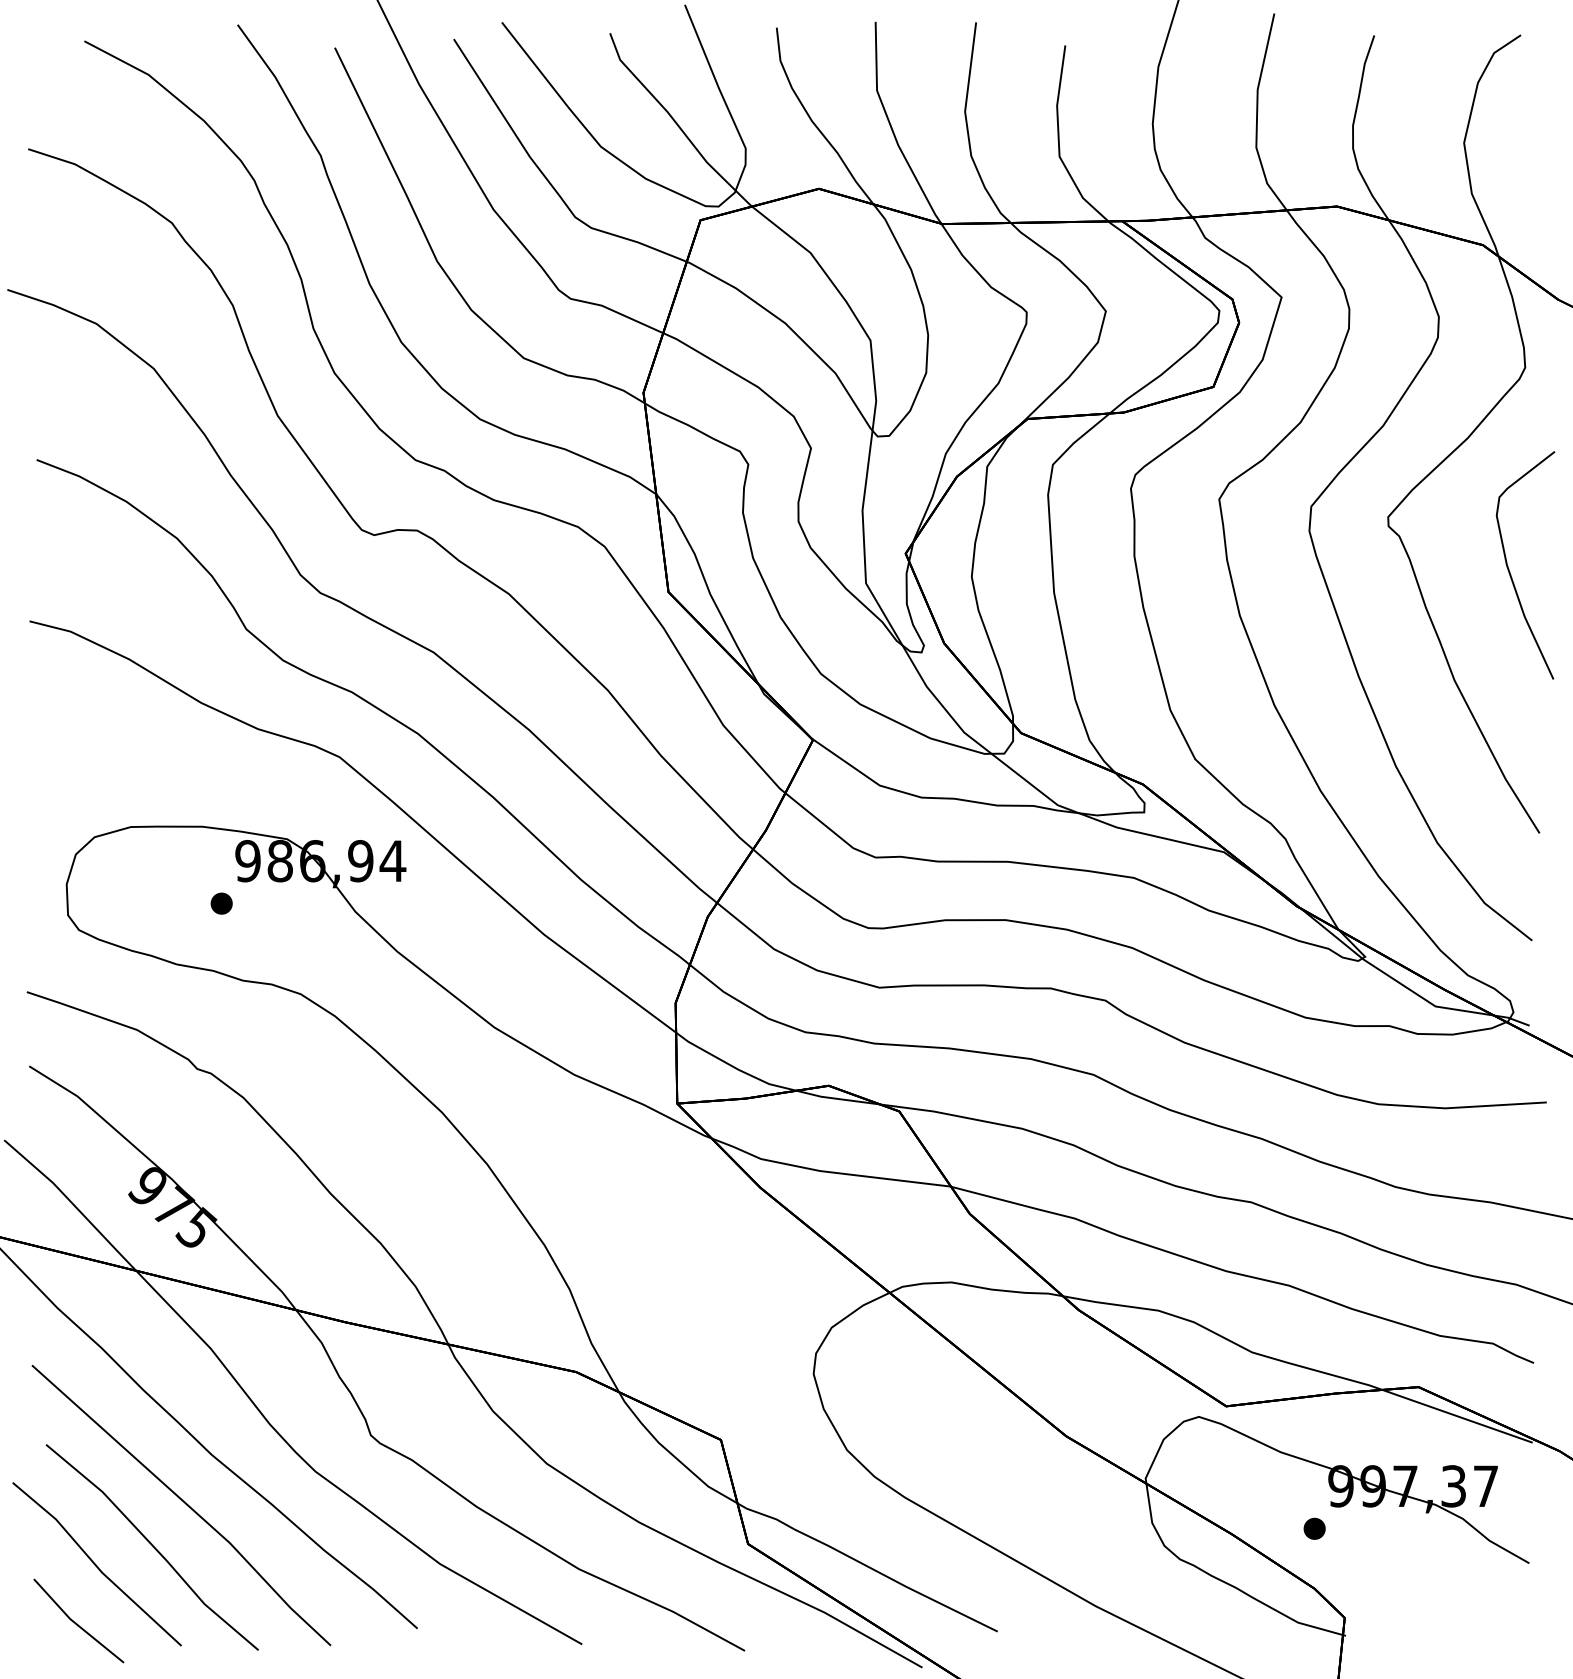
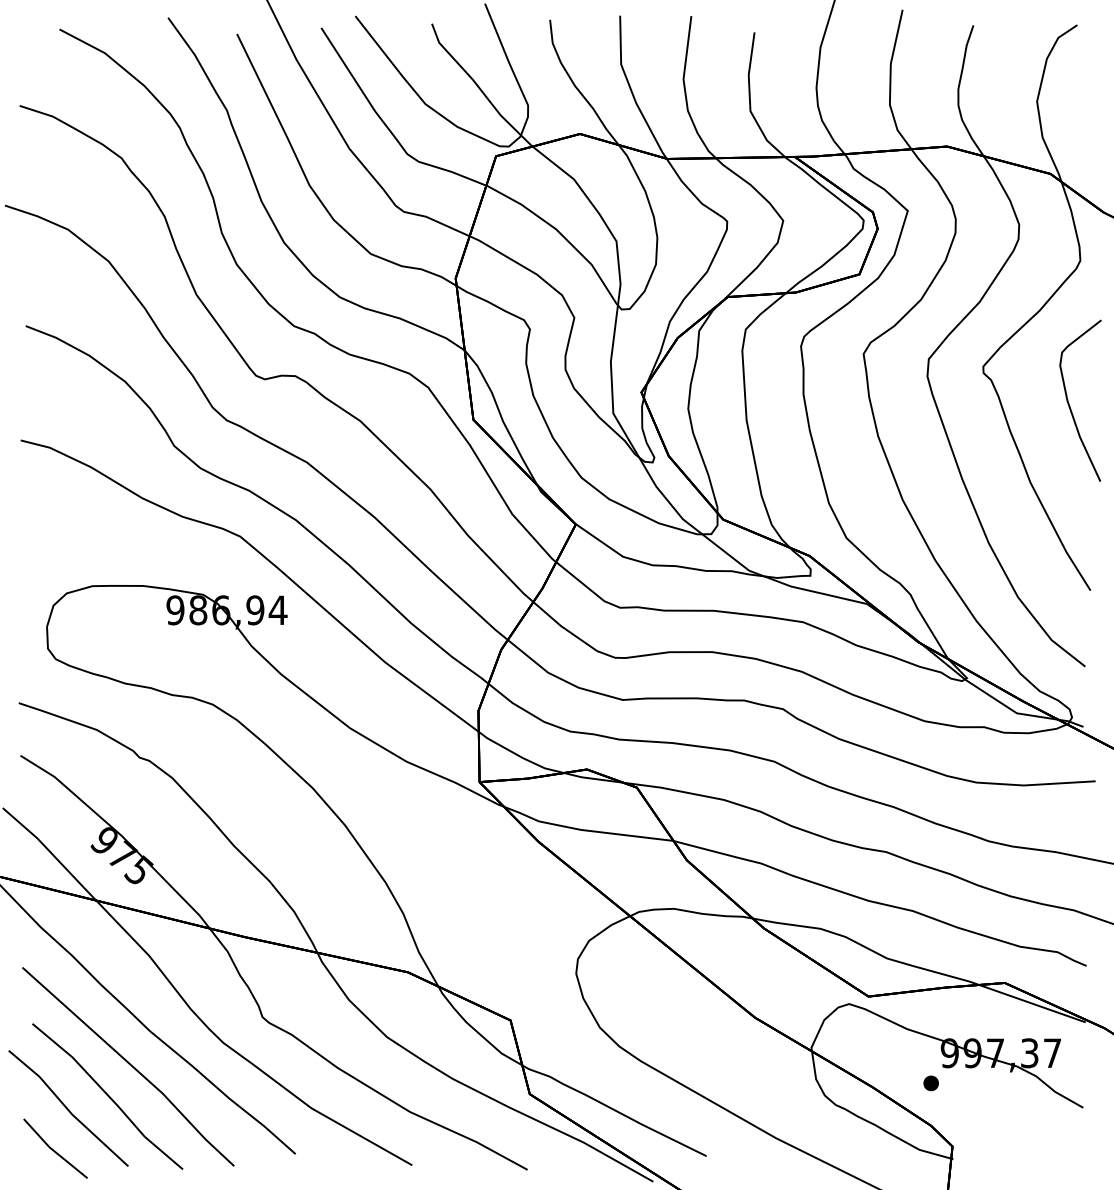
part: (221, 903) -> (156, 640), removed

